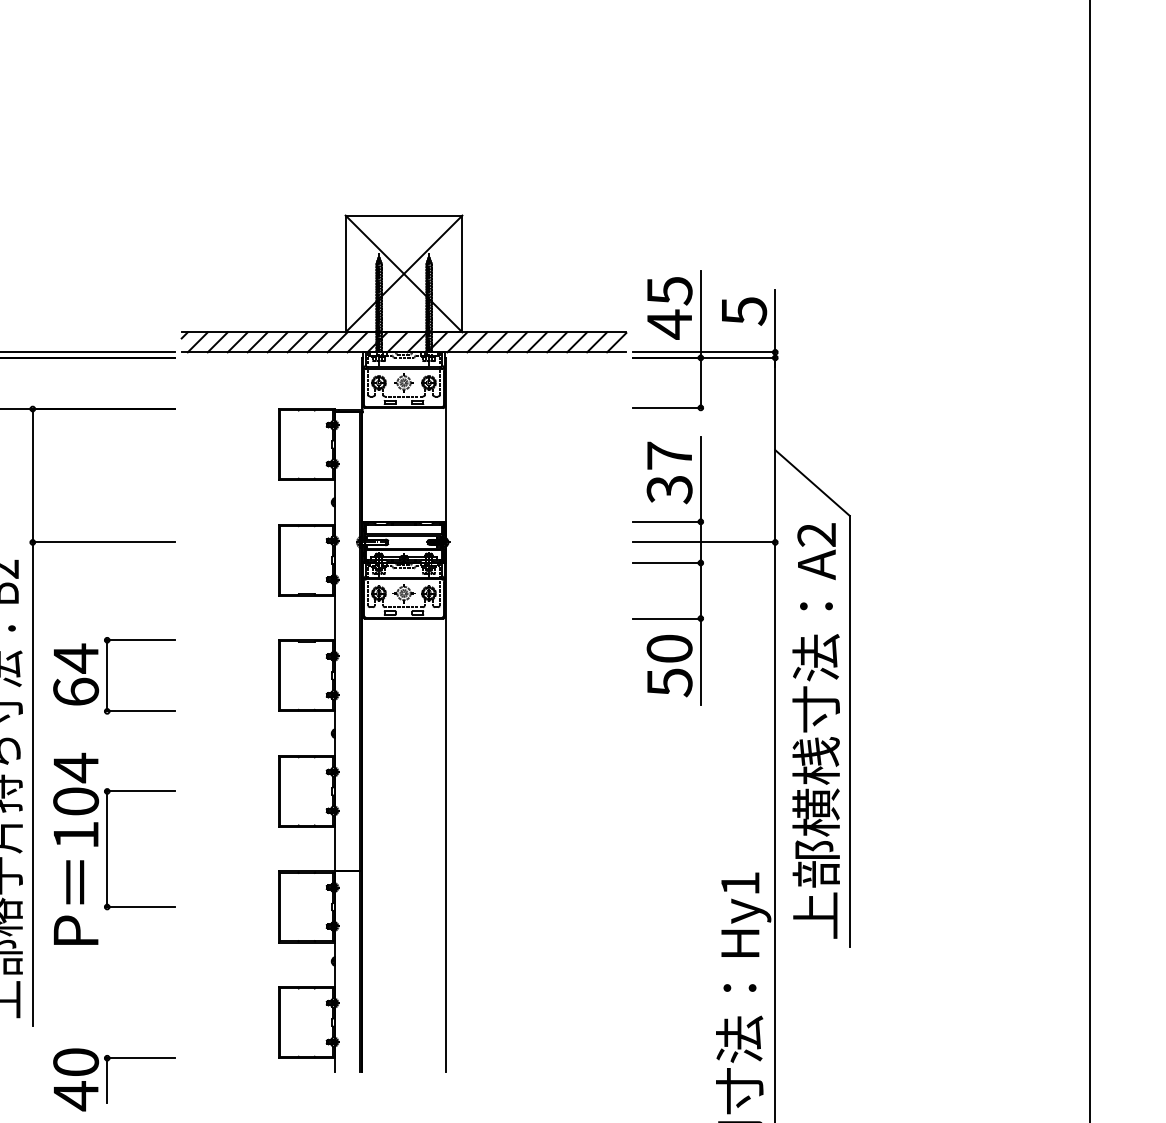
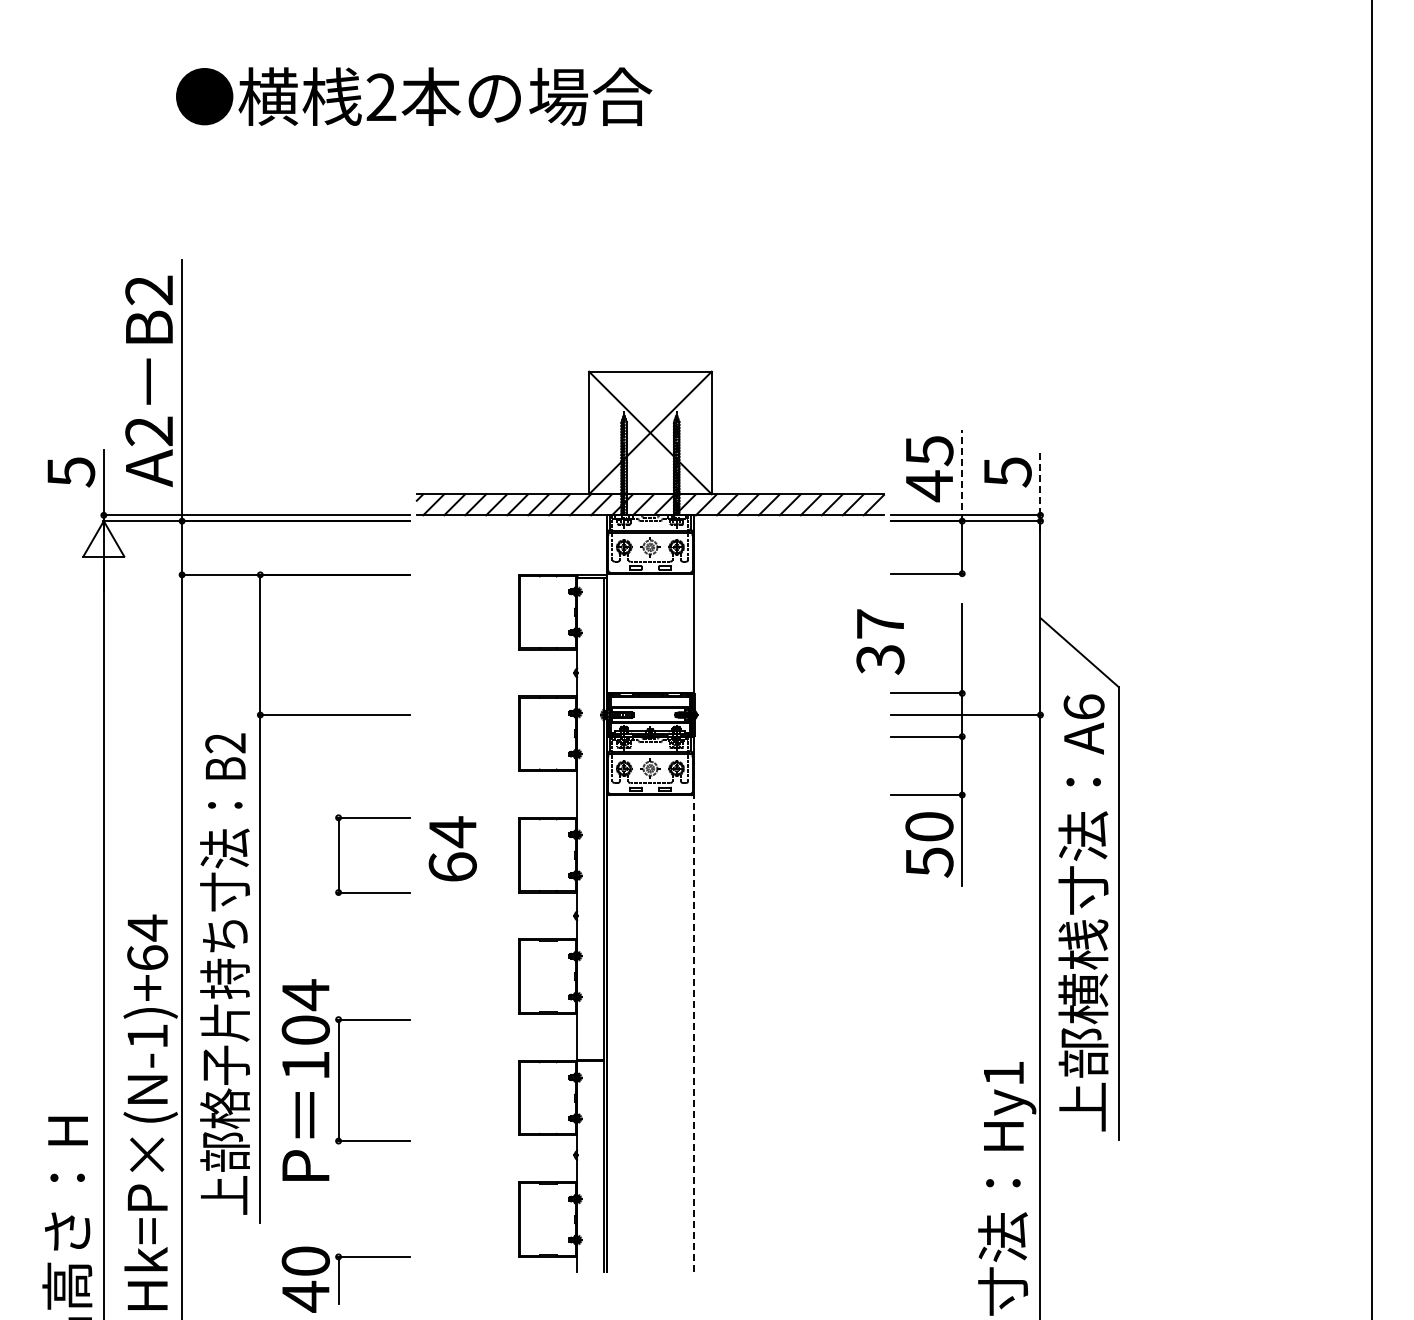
line: (701, 314) -> (962, 475), solid -> dashed
line: (775, 321) -> (1040, 482), solid -> dashed
text: (669, 472) -> (880, 641), moved
text: (816, 534) -> (1083, 706), A2 -> A6
text: (75, 674) -> (452, 848), moved
line: (445, 817) -> (694, 1004), solid -> dashed
part: (113, 848) -> (345, 1079), moved

